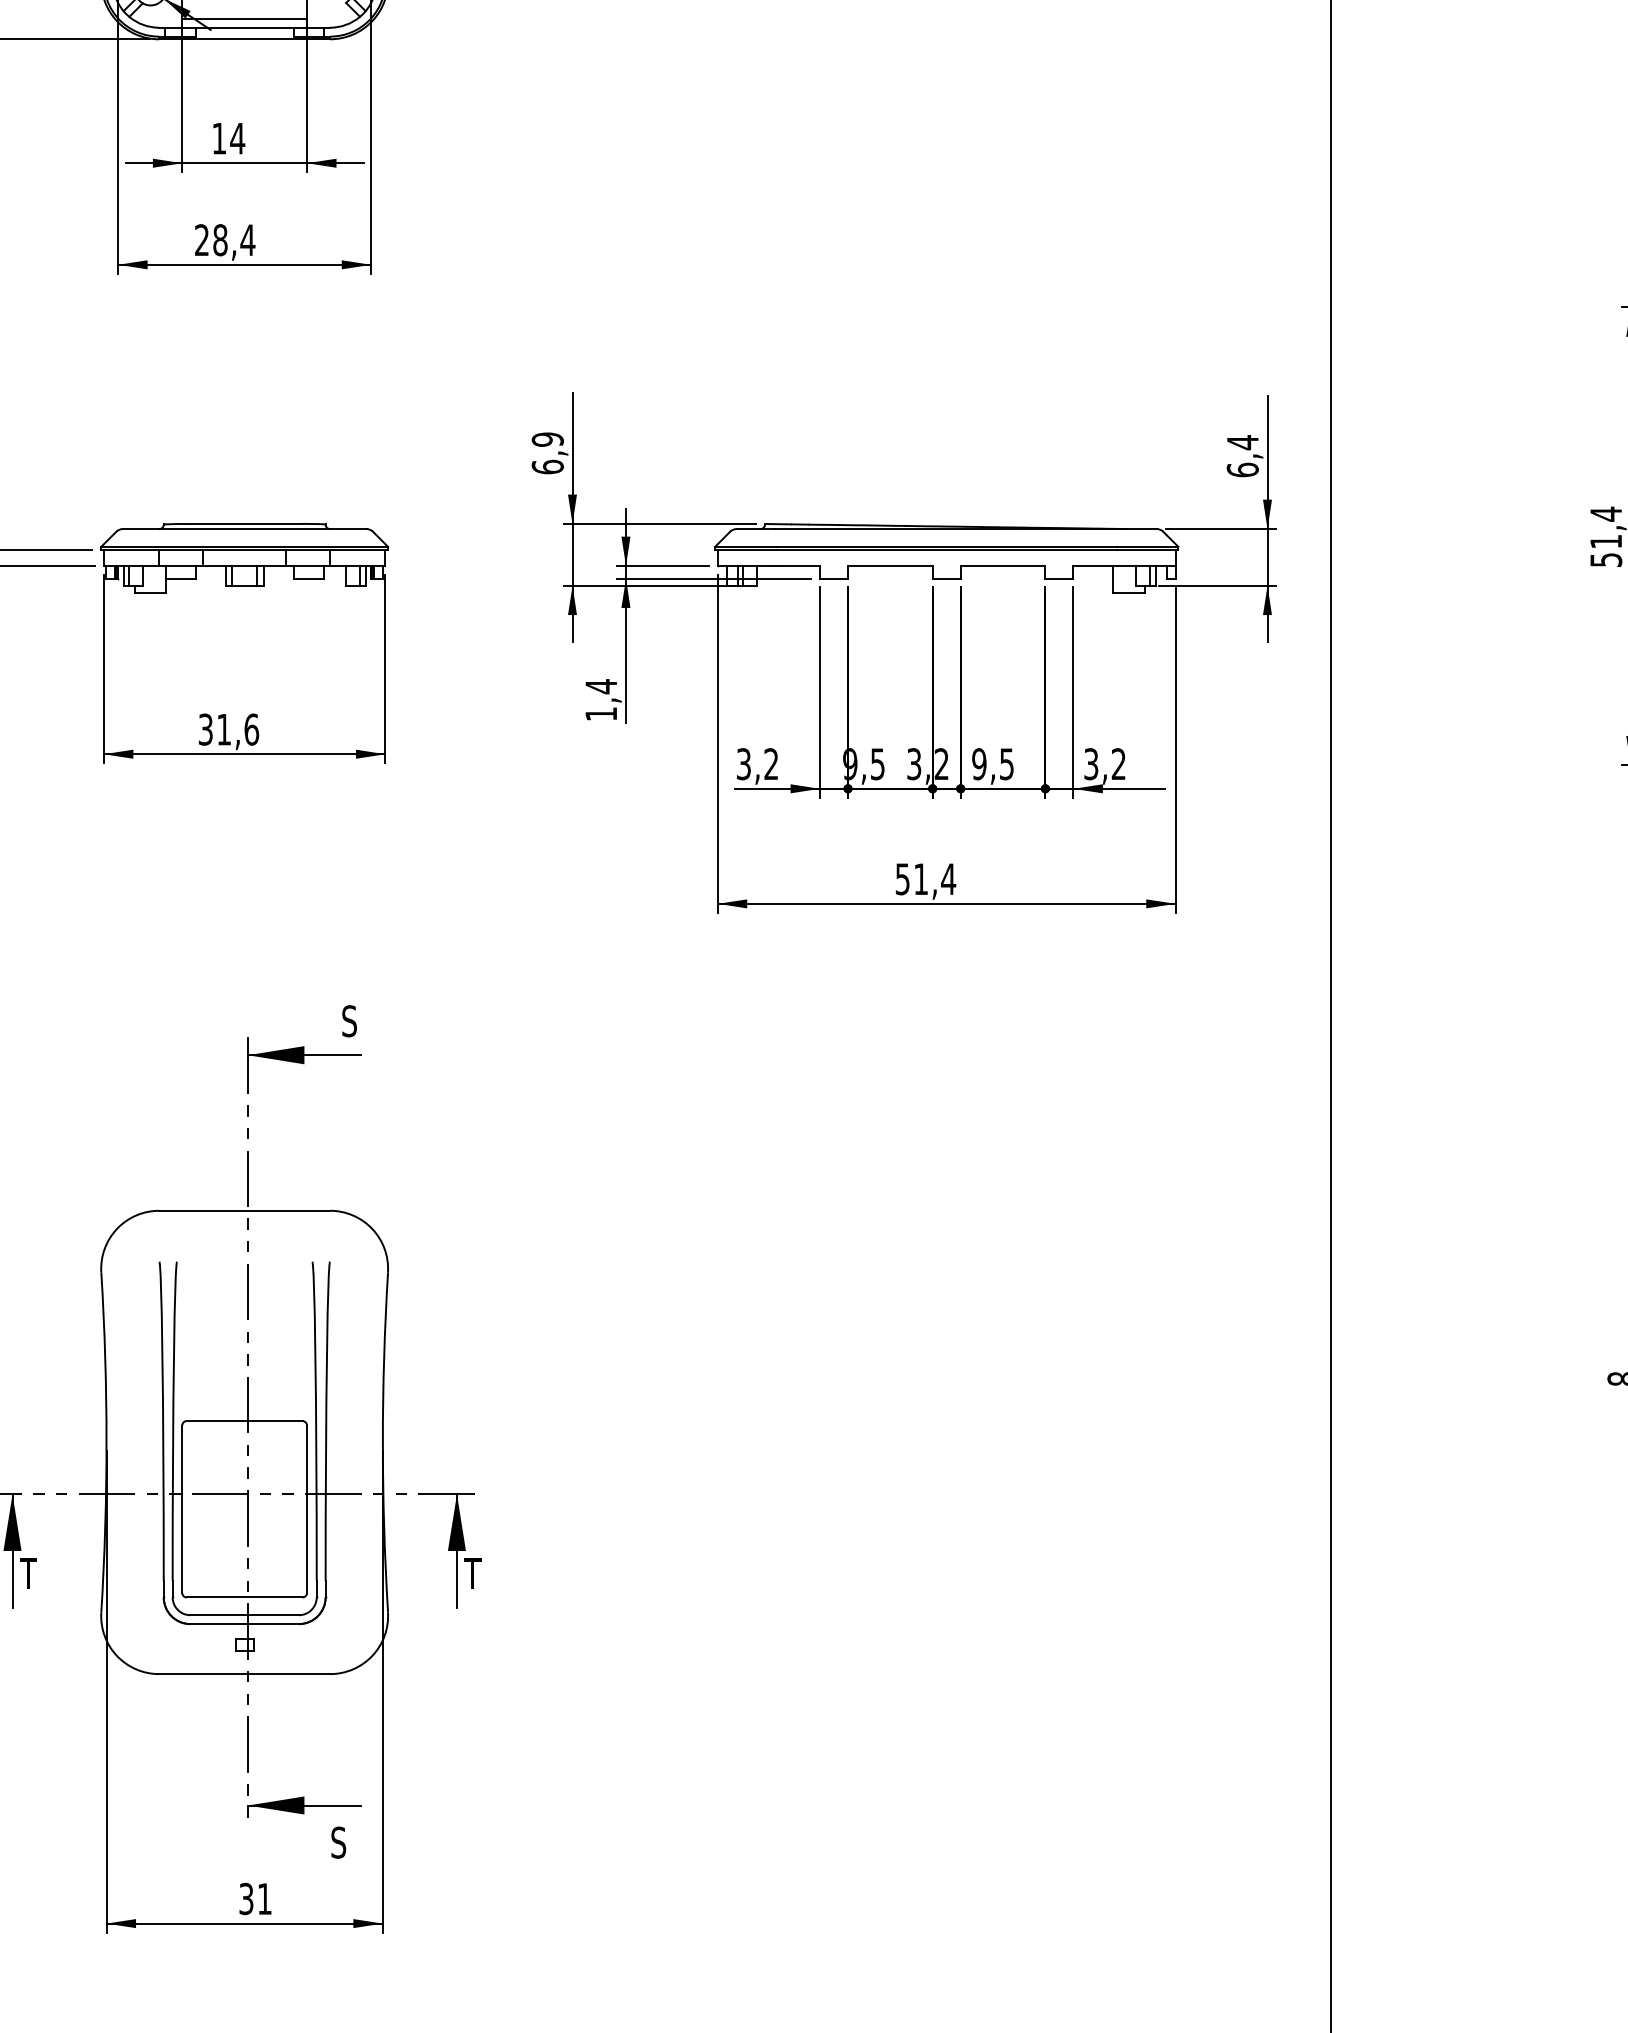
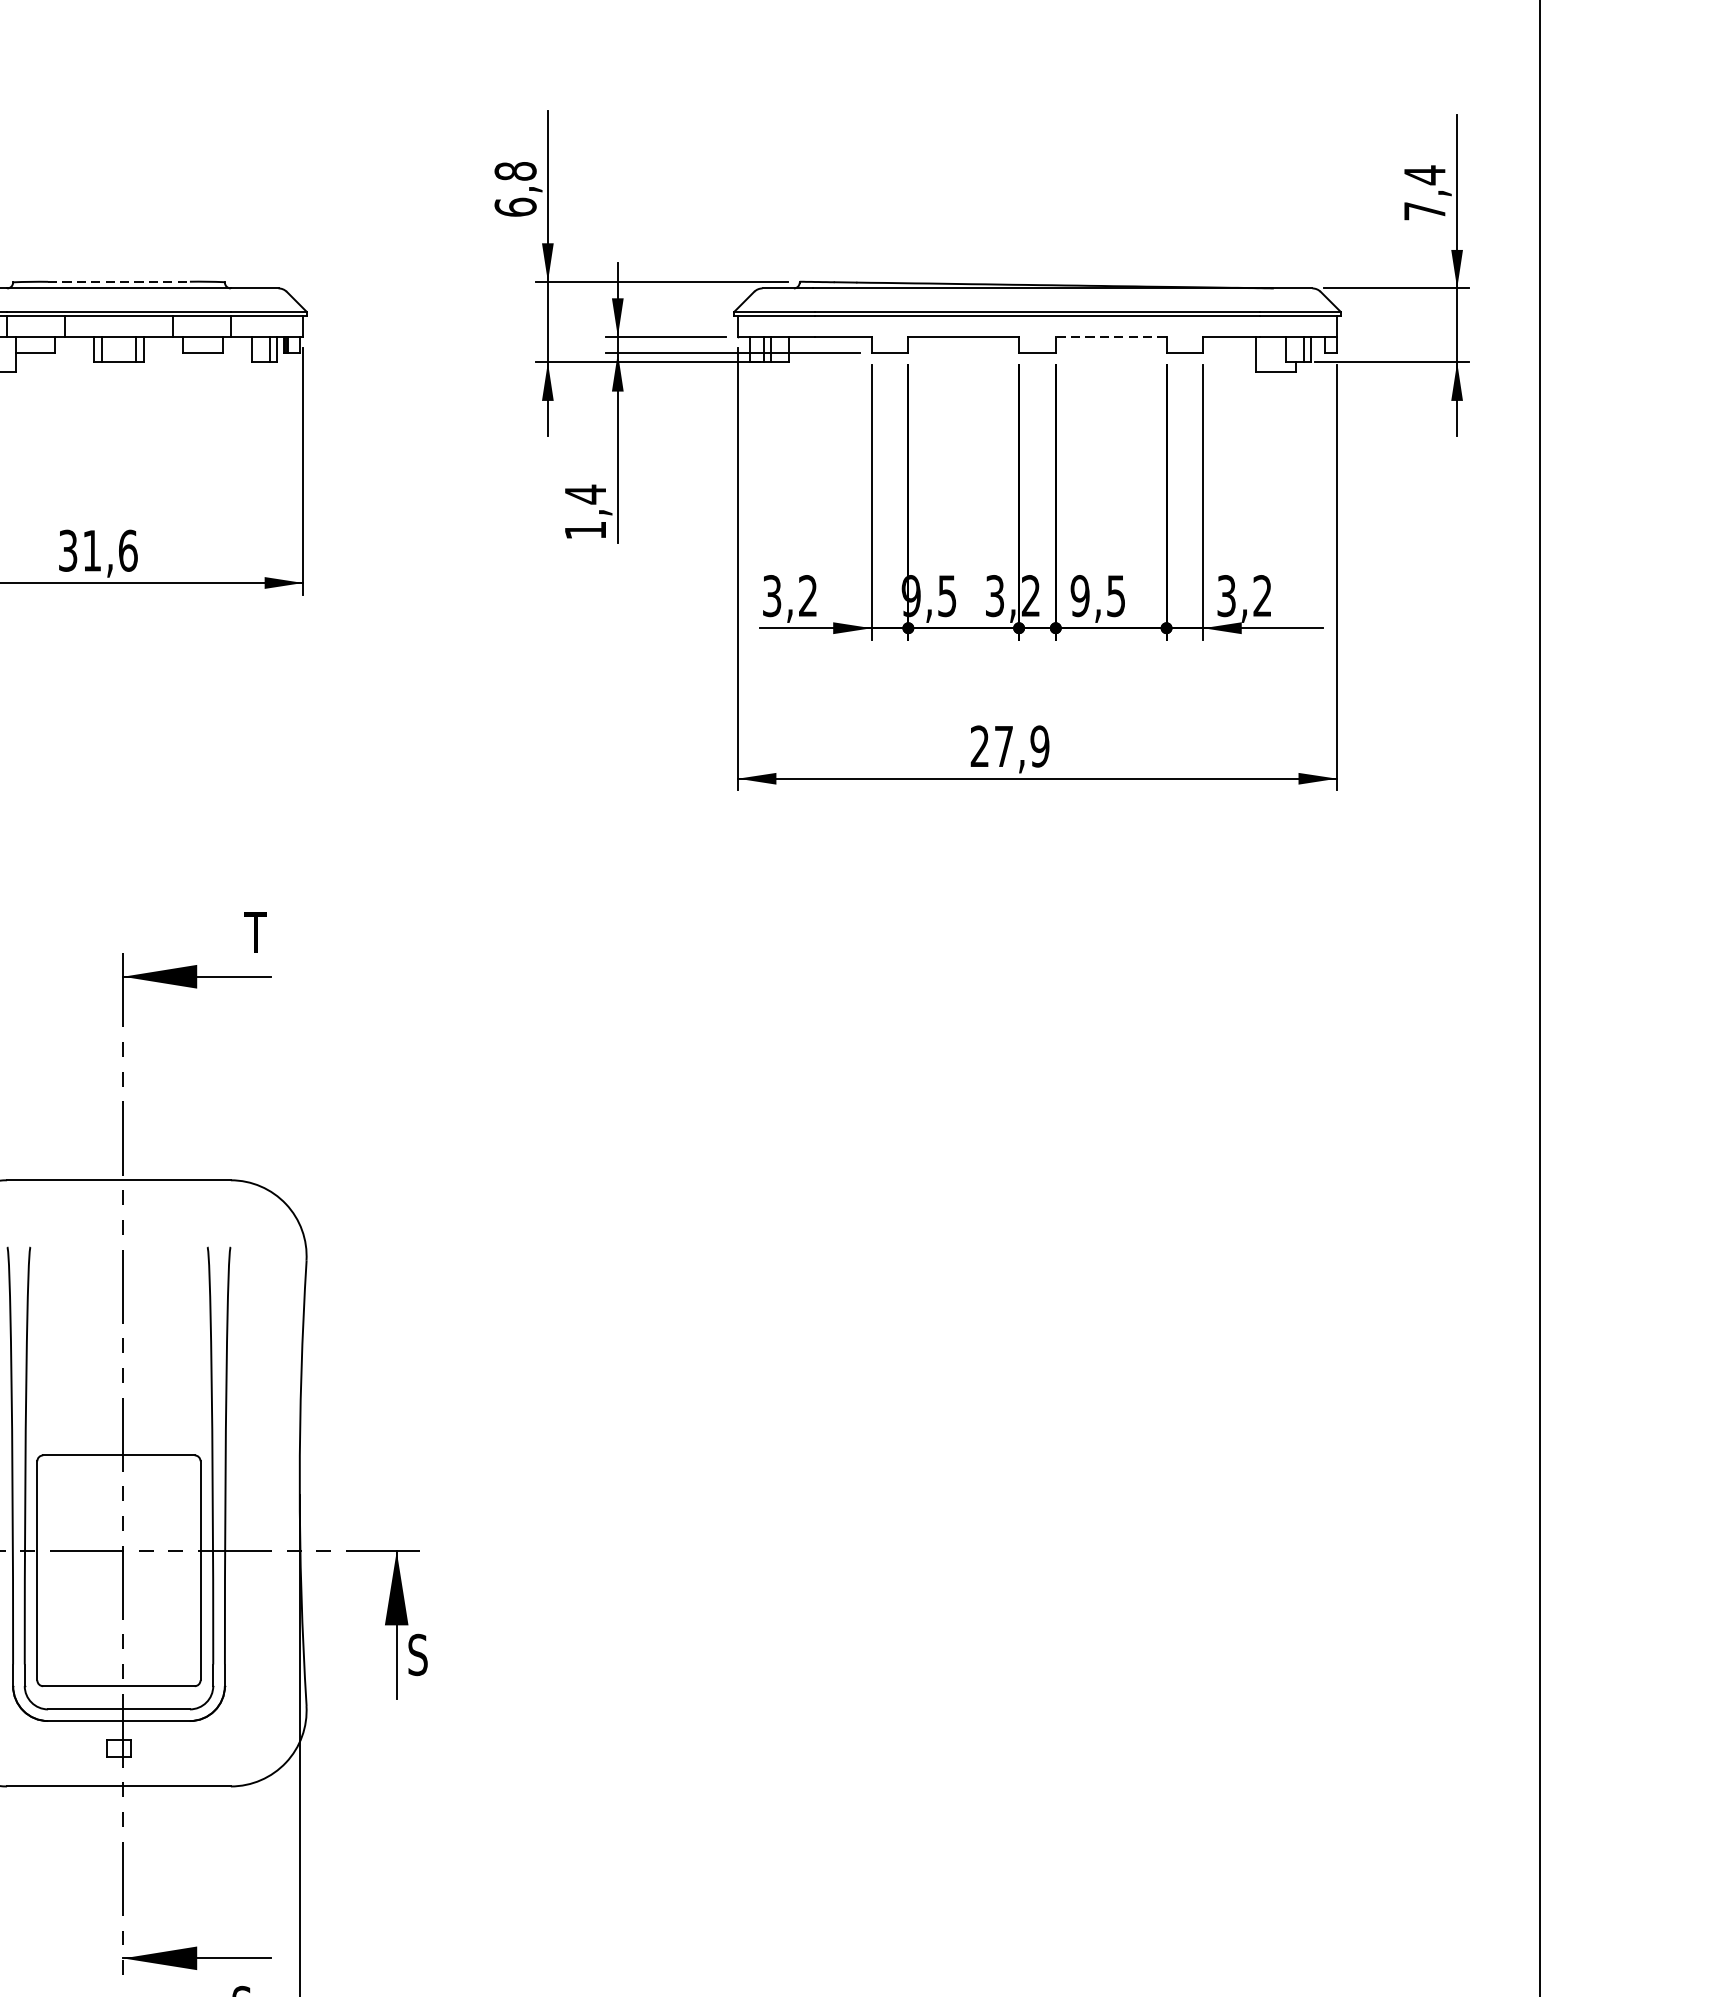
text: (547, 439) -> (515, 171), 6,9 -> 6,8
text: (1242, 469) -> (1424, 210), 6,4 -> 7,4
line: (245, 524) -> (120, 282), solid -> dashed
line: (1002, 566) -> (1110, 337), solid -> dashed
text: (925, 879) -> (1009, 746), 51,4 -> 27,9
text: (348, 1021) -> (254, 932), S -> T
text: (472, 1573) -> (417, 1654), T -> S

